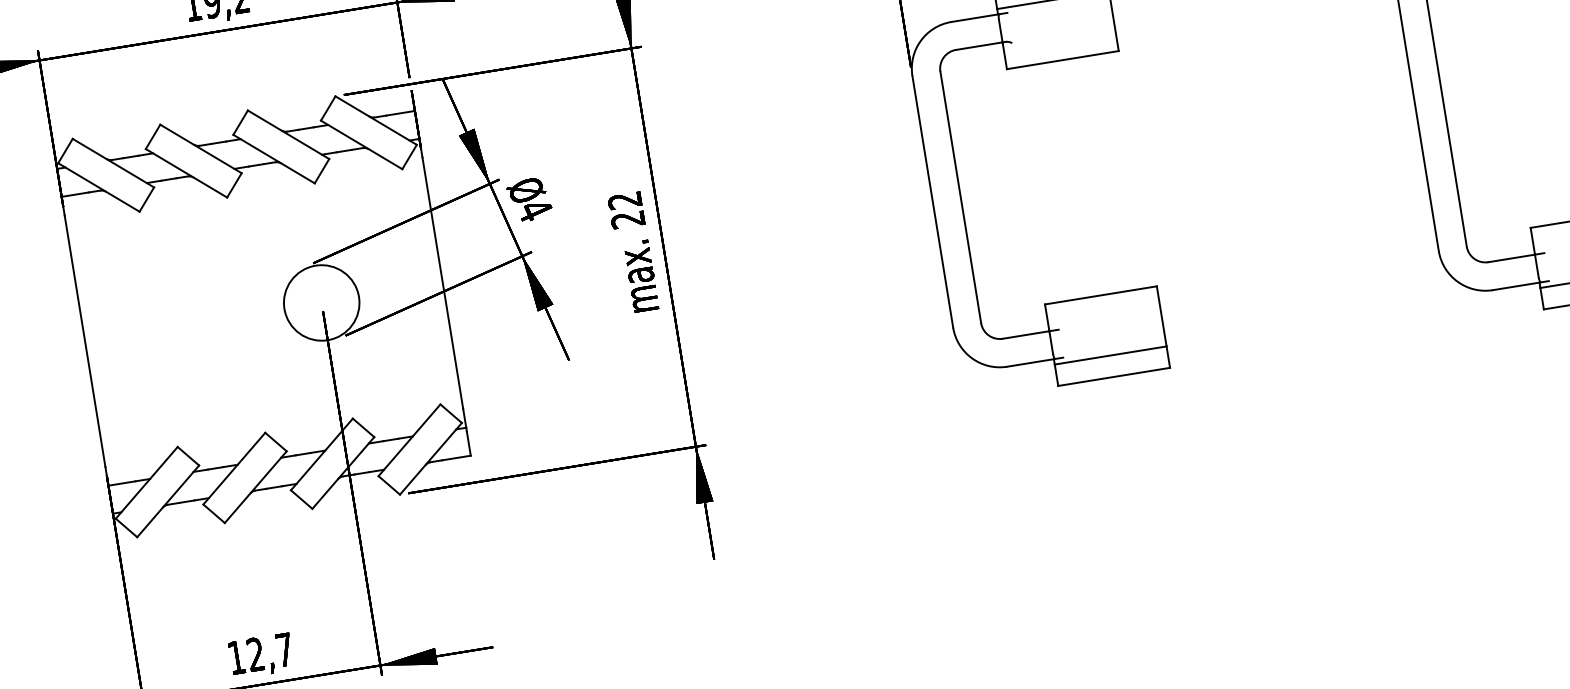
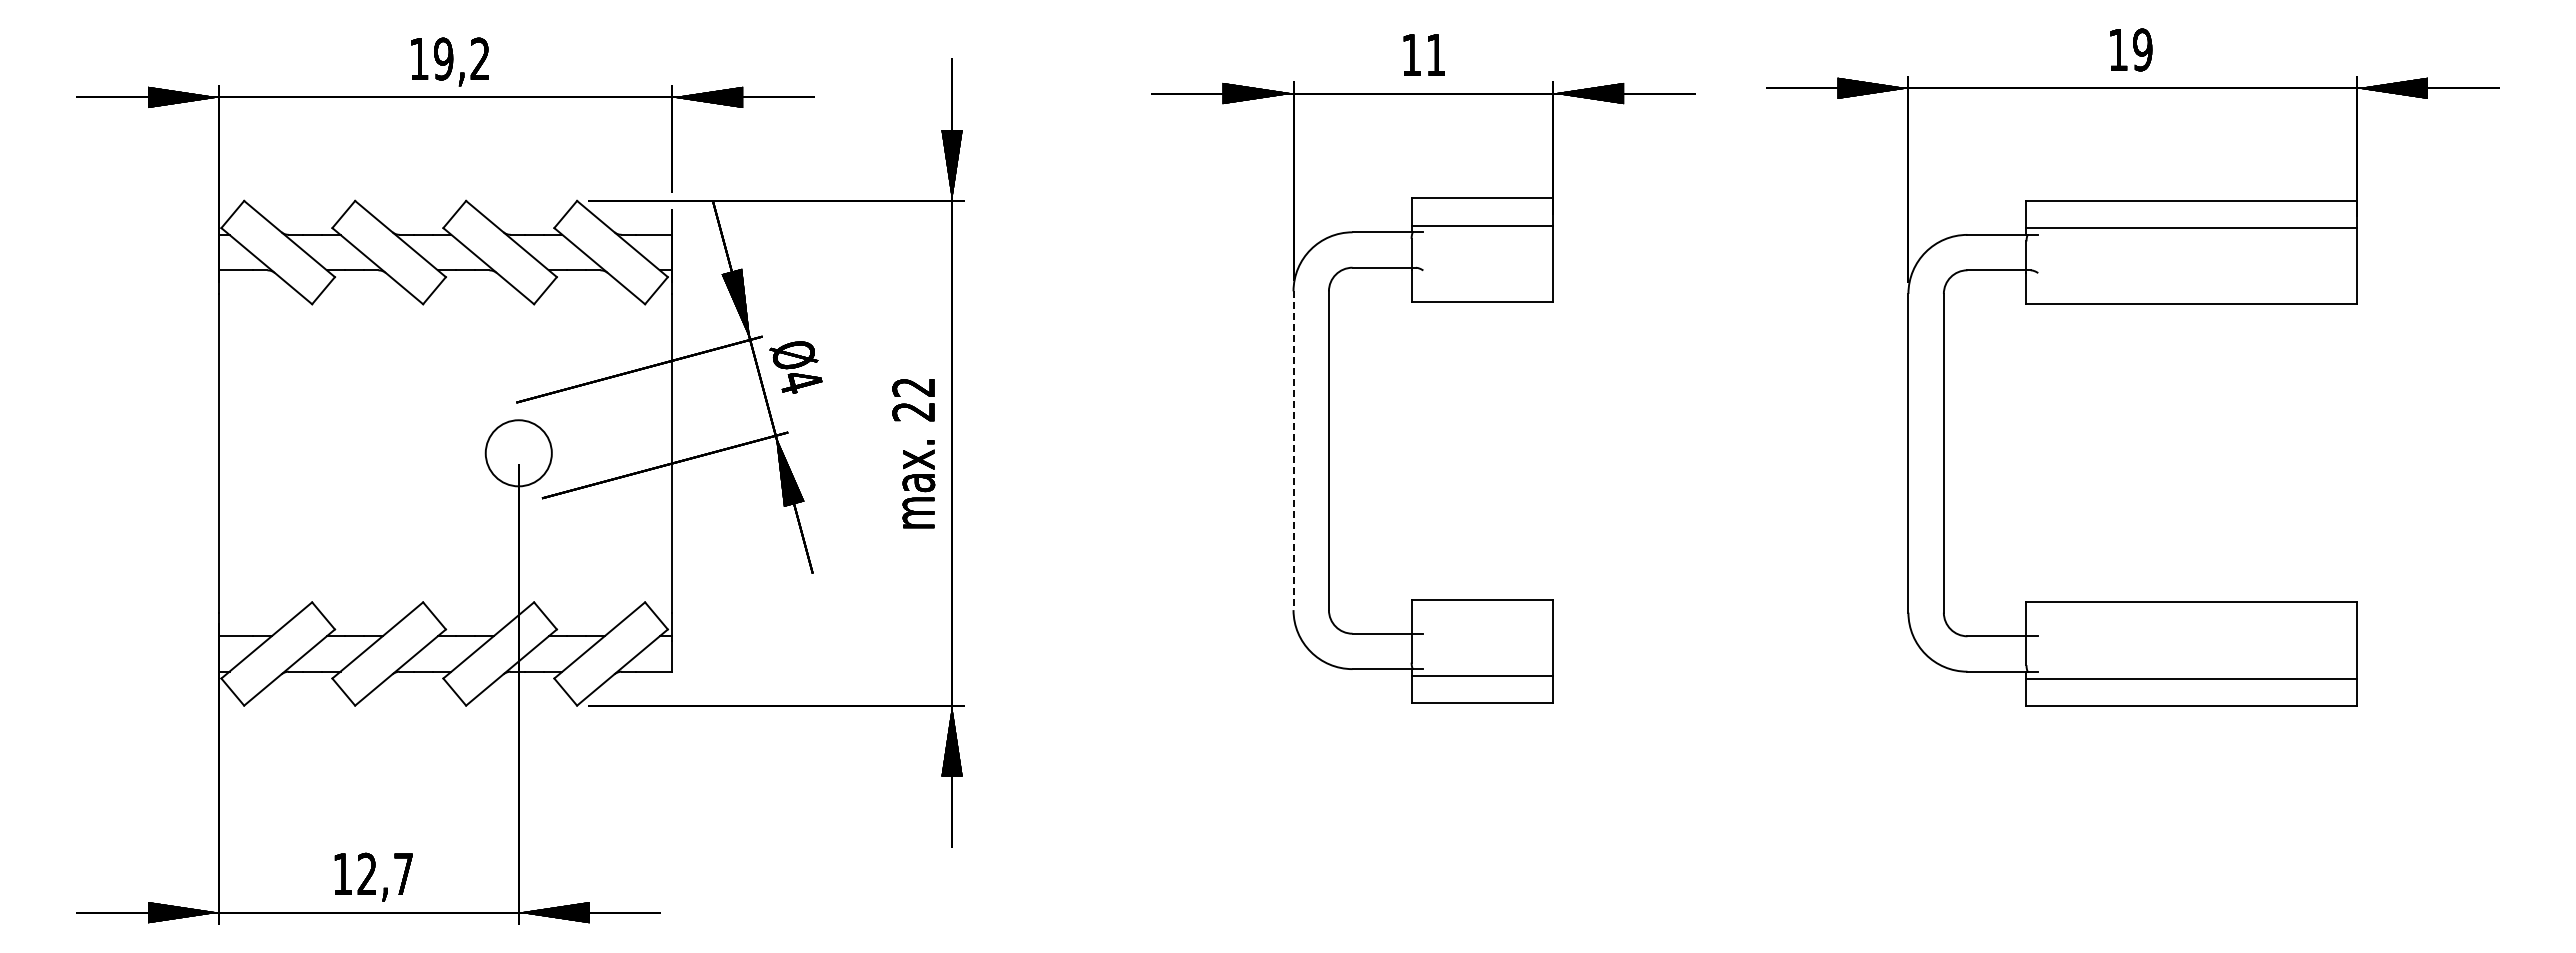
line: (932, 202) -> (1293, 451), solid -> dashed
circle: (321, 303) -> (518, 453), size x0.7

